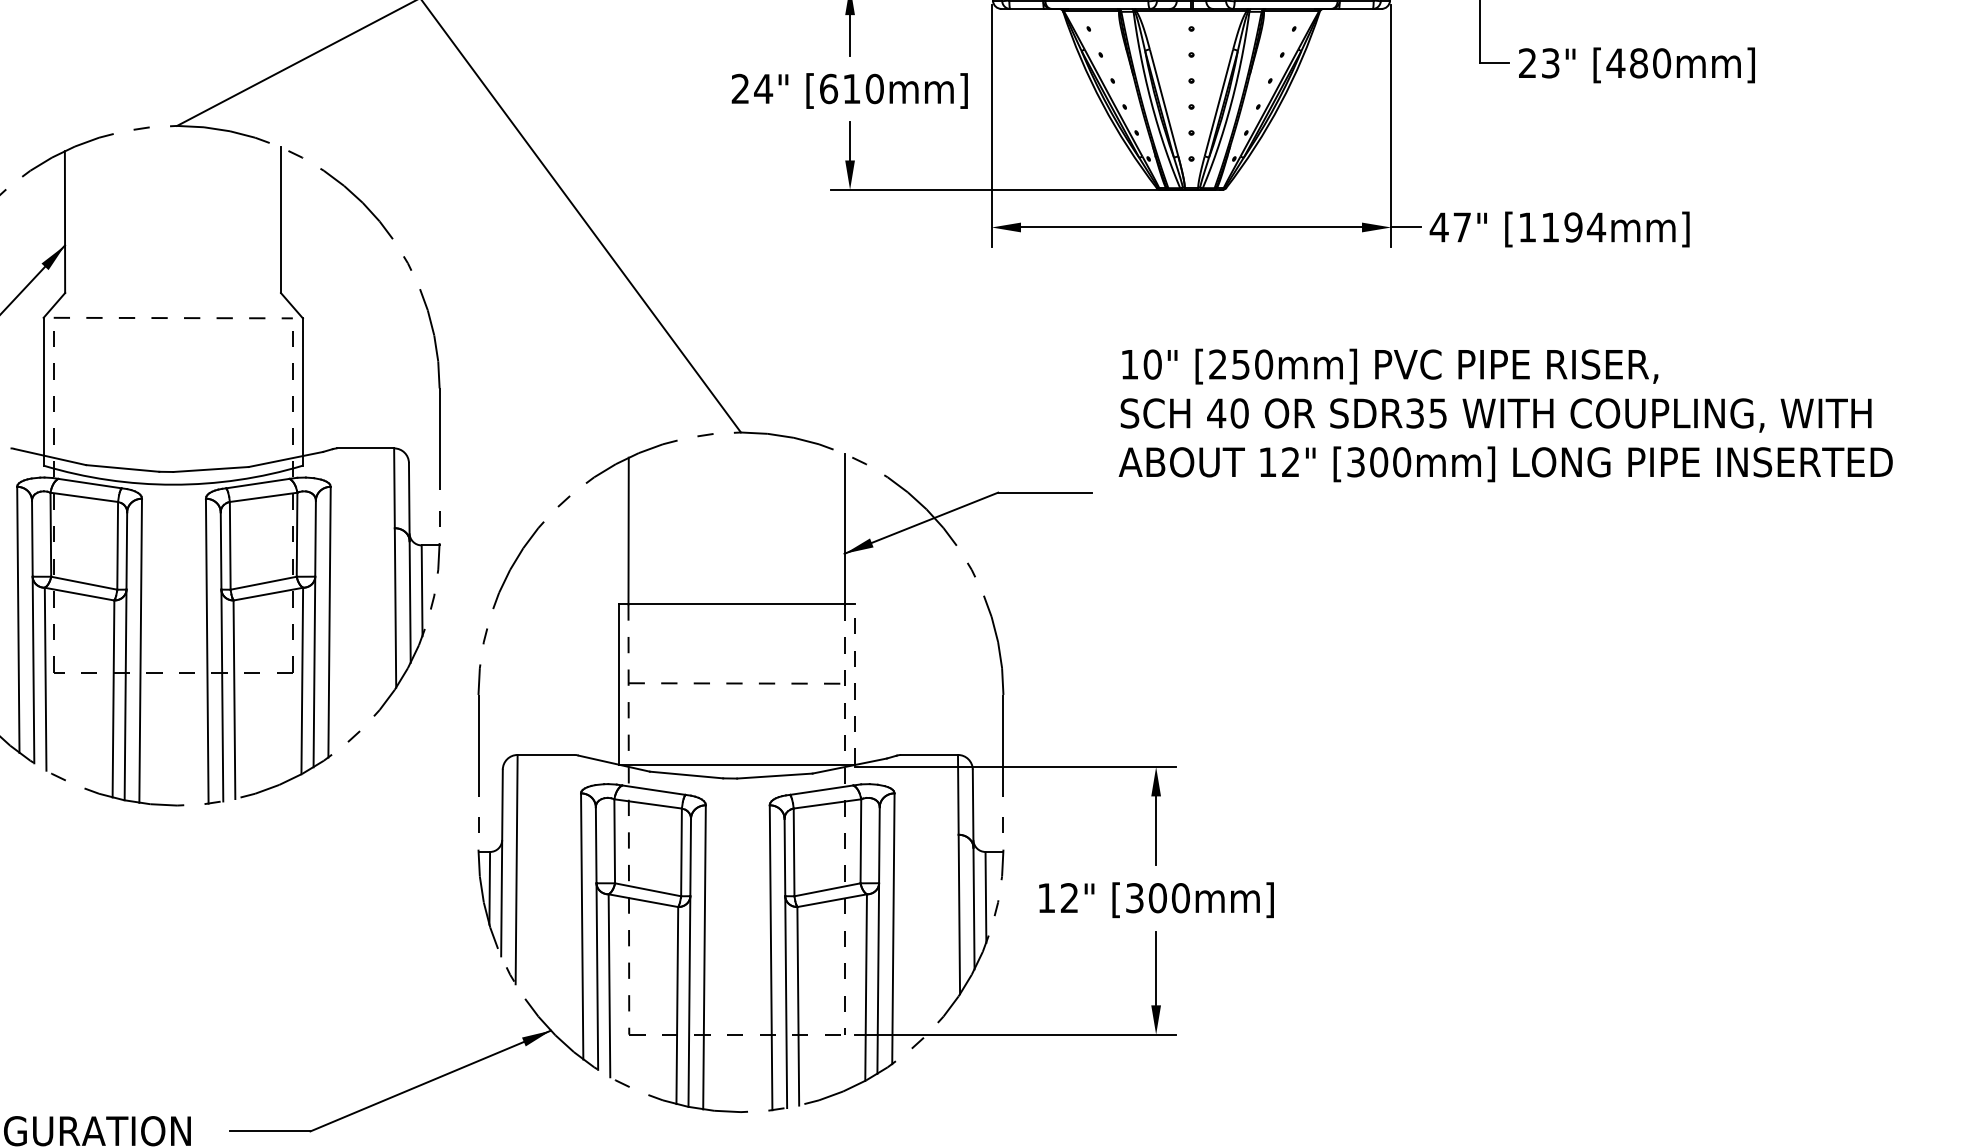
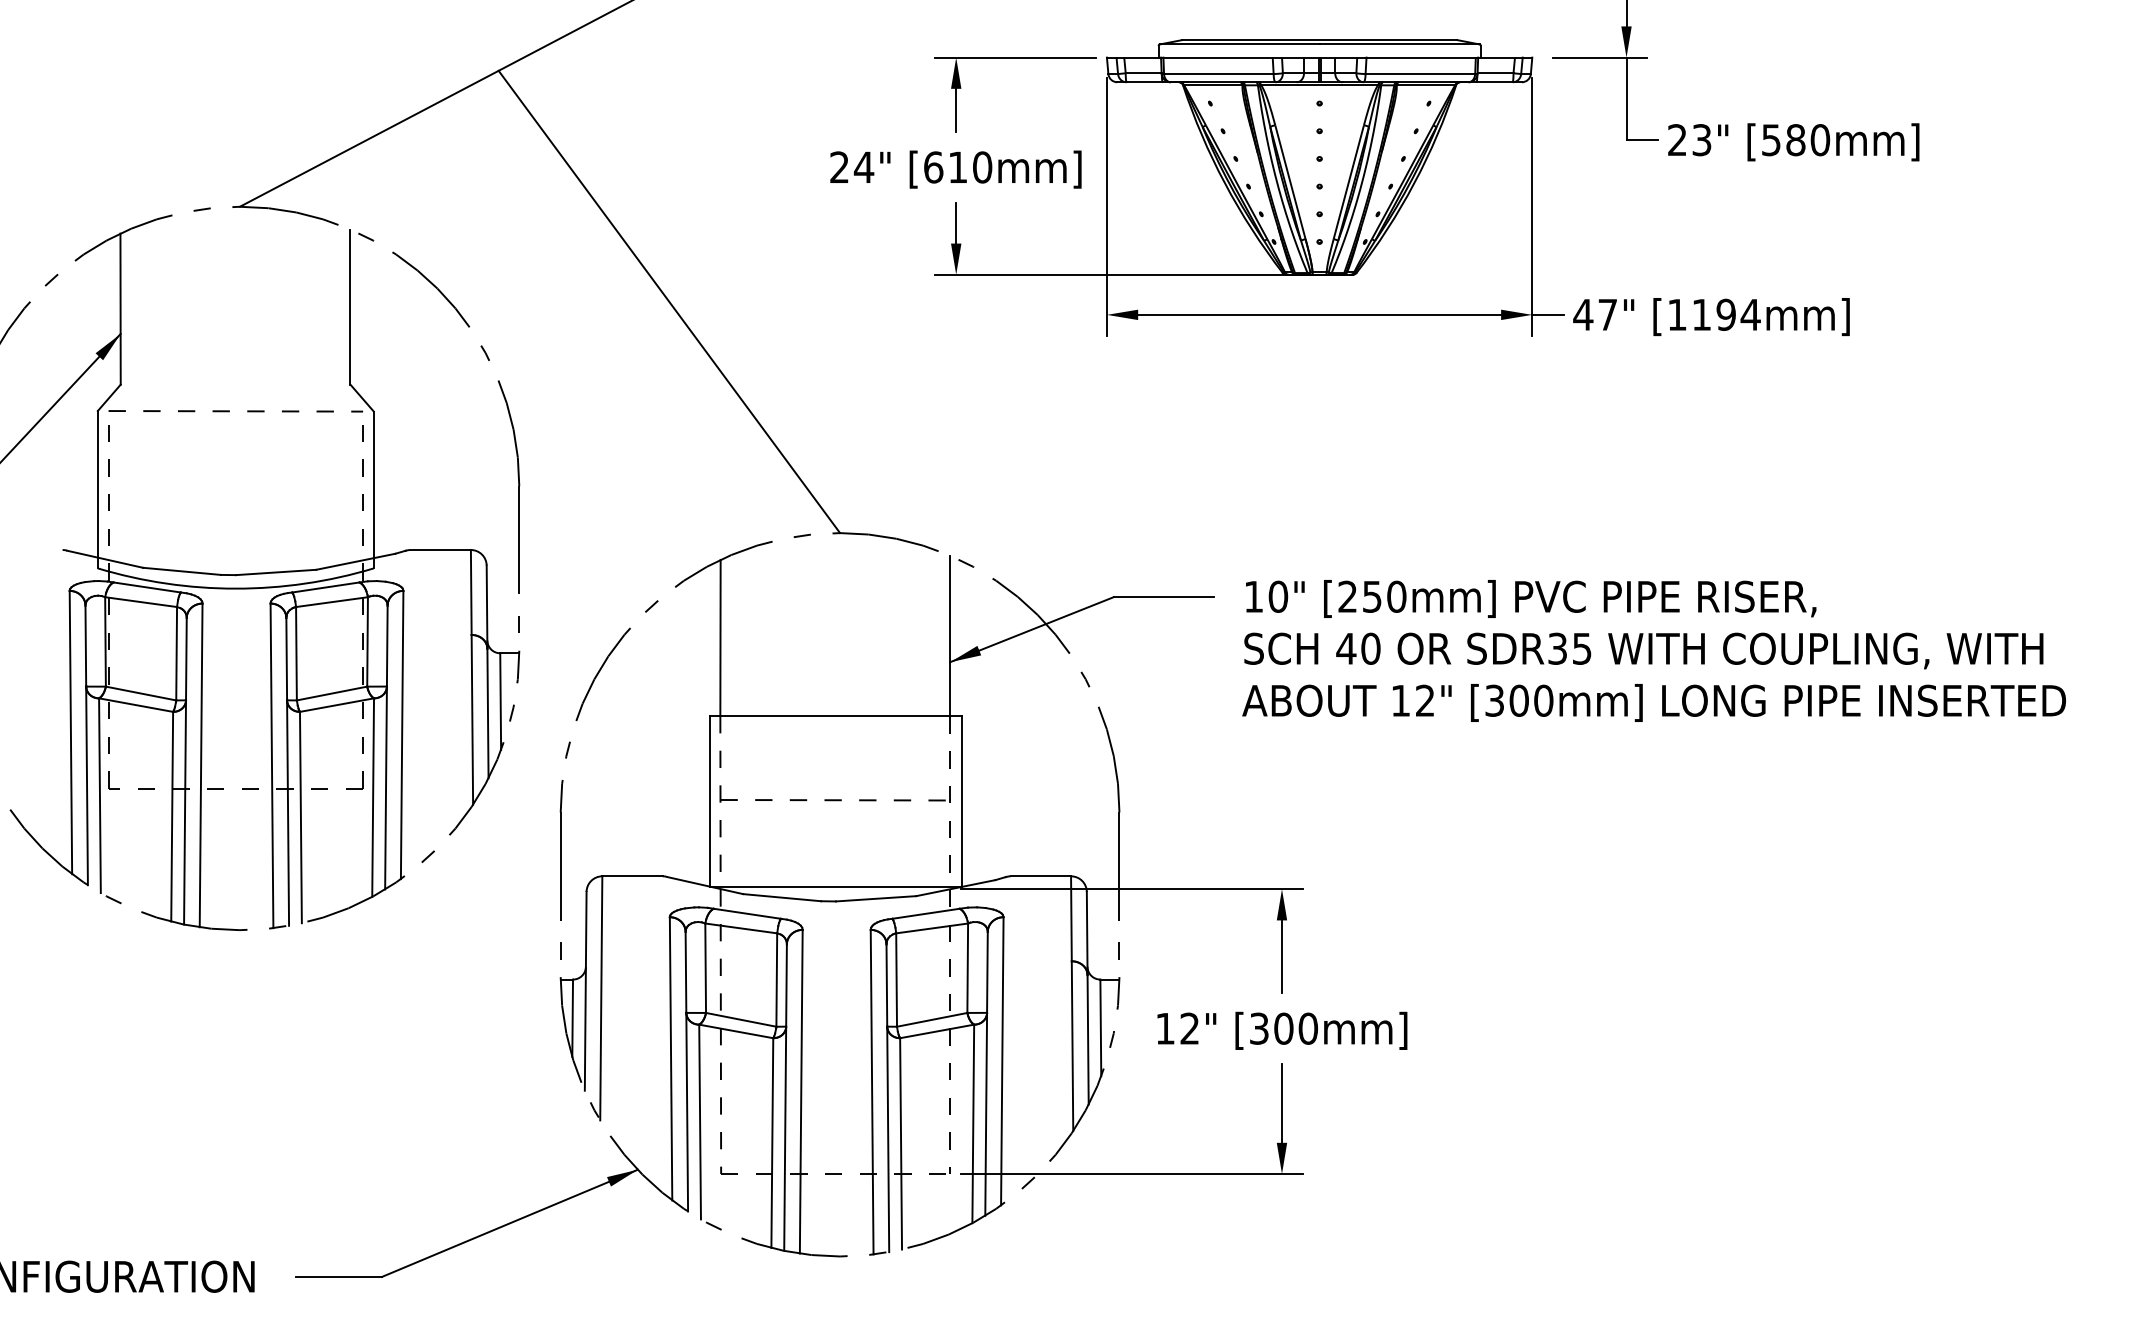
text: (1616, 63) -> (1771, 140), [480mm] -> [580mm]
text: (1505, 415) -> (1653, 650), moved
line: (855, 683) -> (961, 800), dashed -> solid

